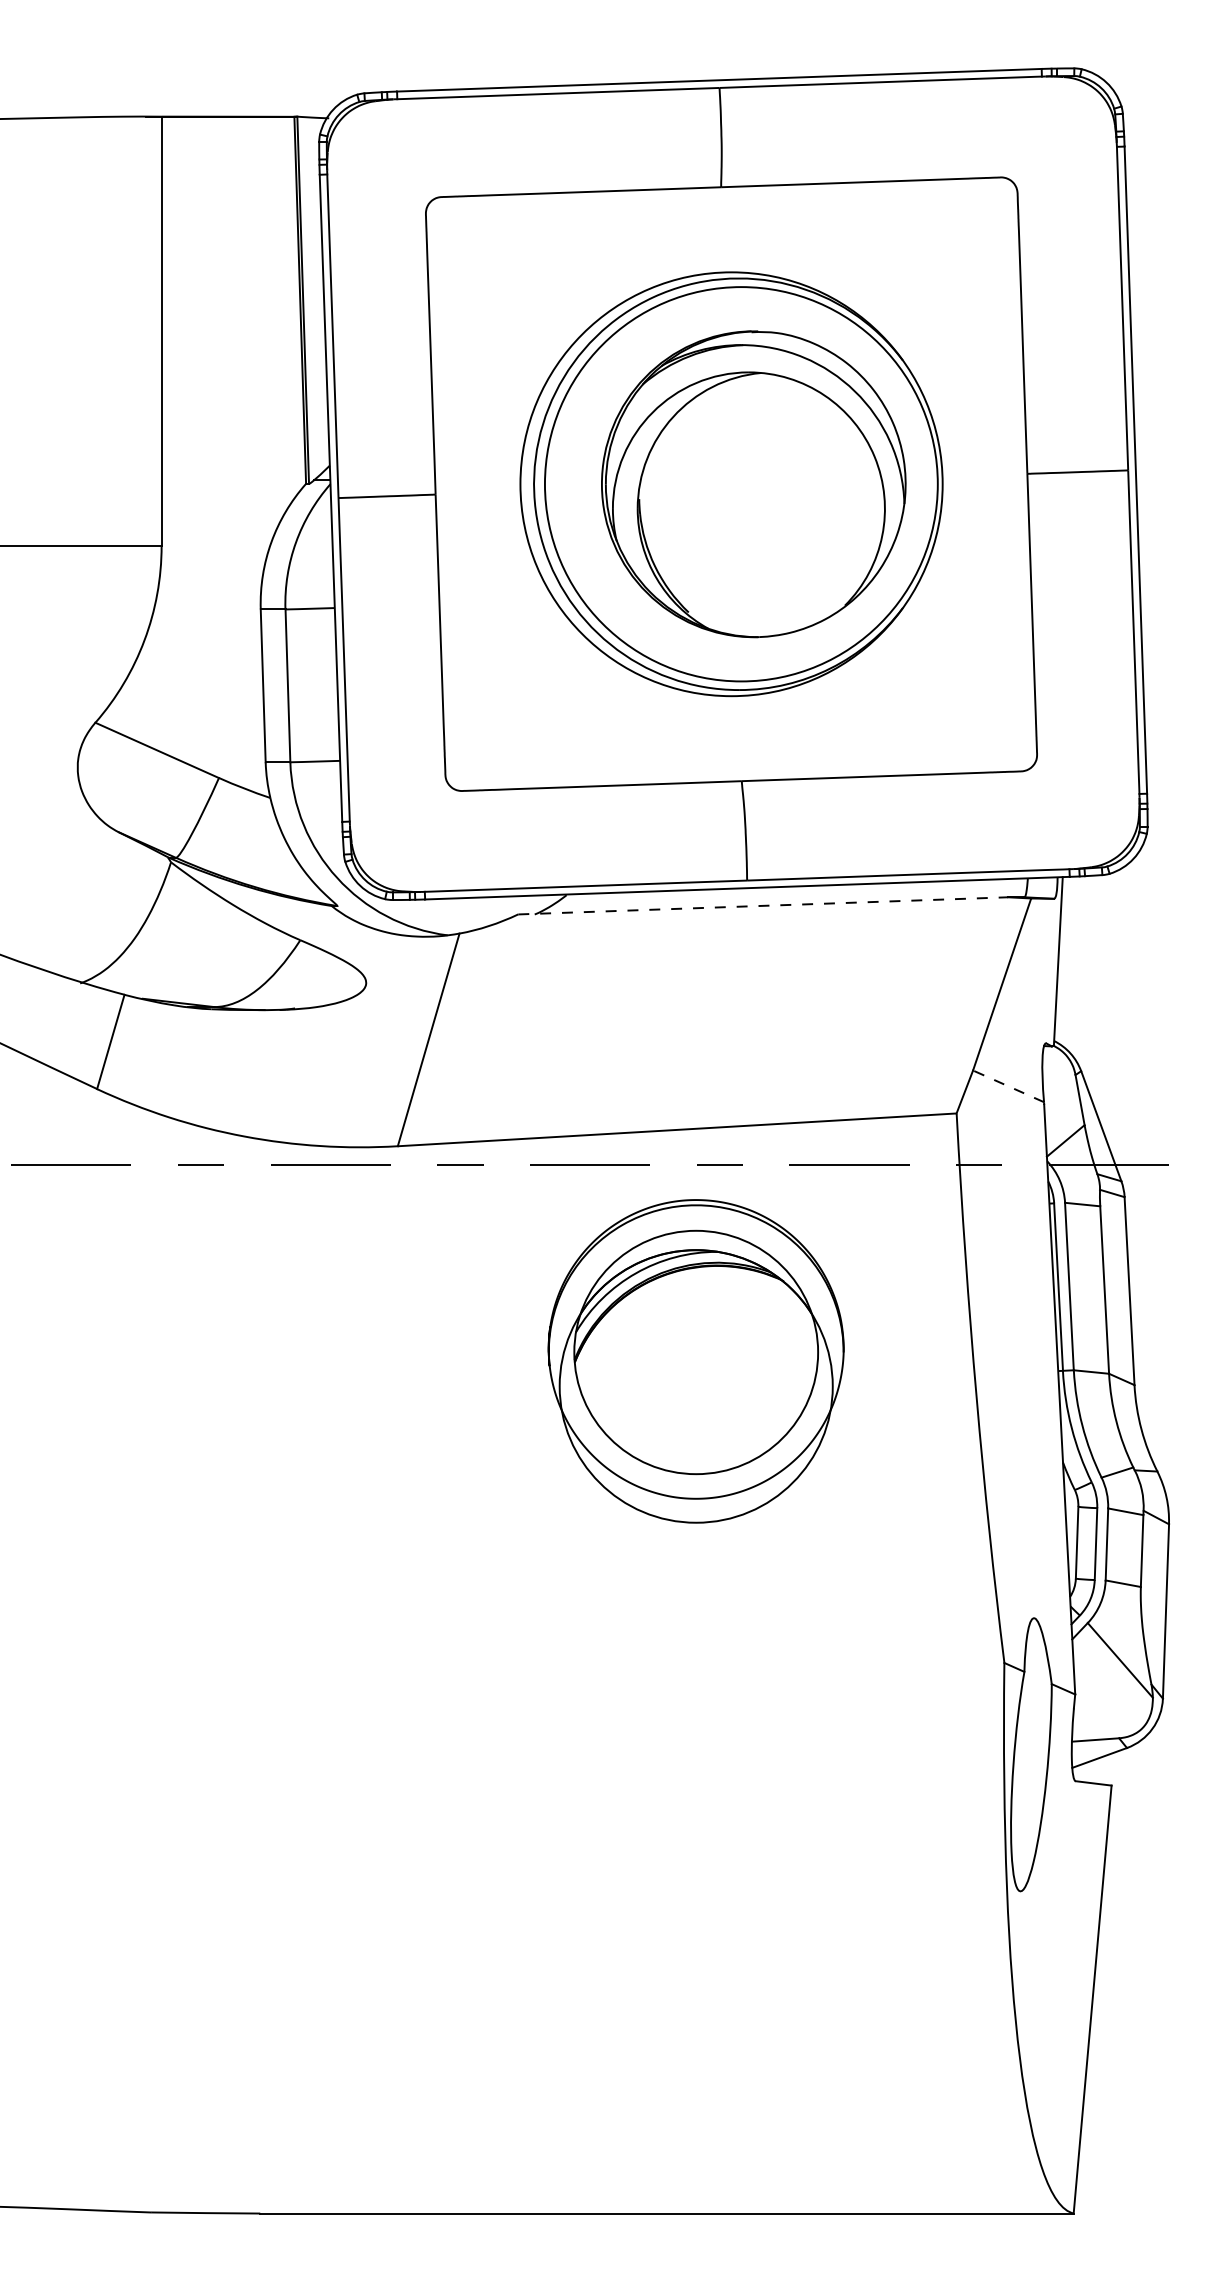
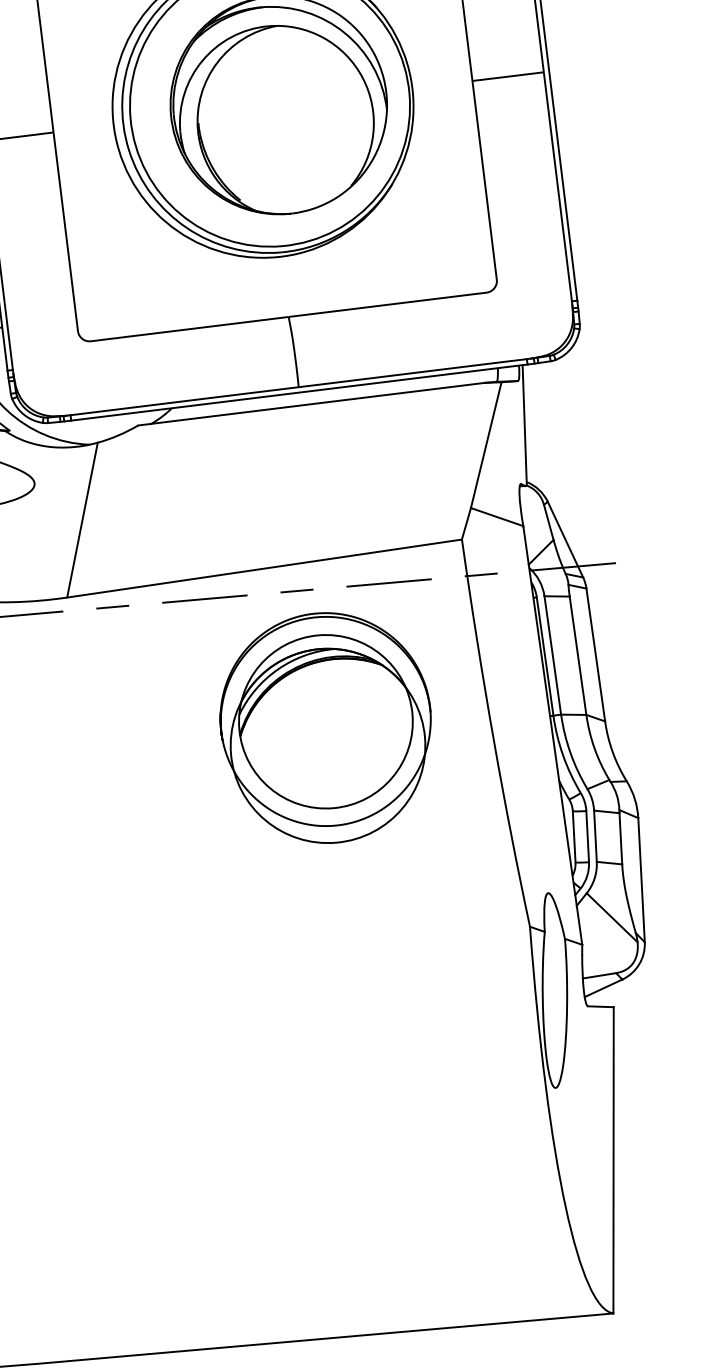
line: (763, 905) -> (311, 403), dashed -> solid
line: (1008, 1086) -> (497, 517), dashed -> solid
part: (695, 1361) -> (325, 728), moved

